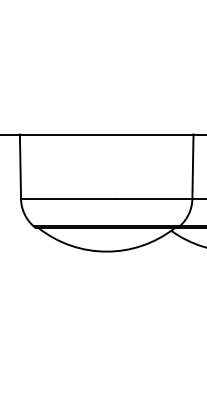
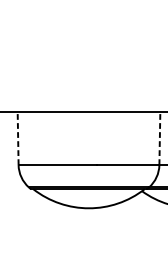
line: (20, 166) -> (18, 138), solid -> dashed
line: (192, 166) -> (159, 138), solid -> dashed

